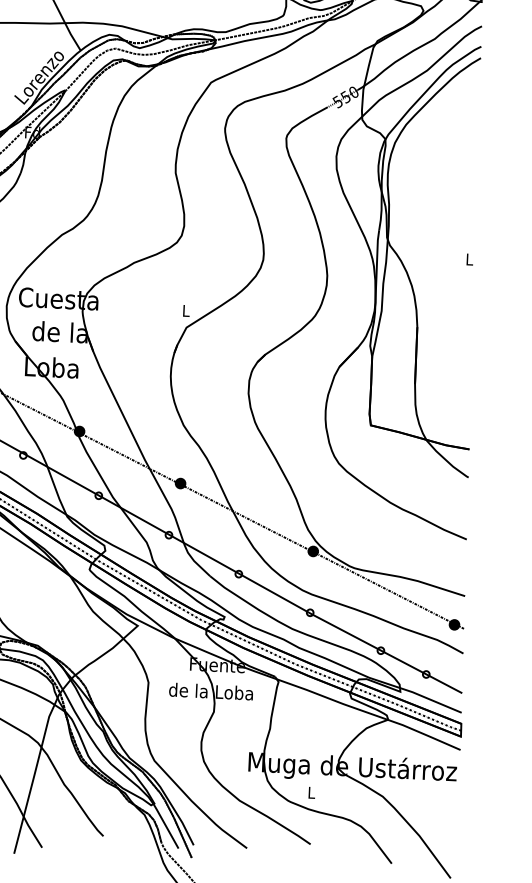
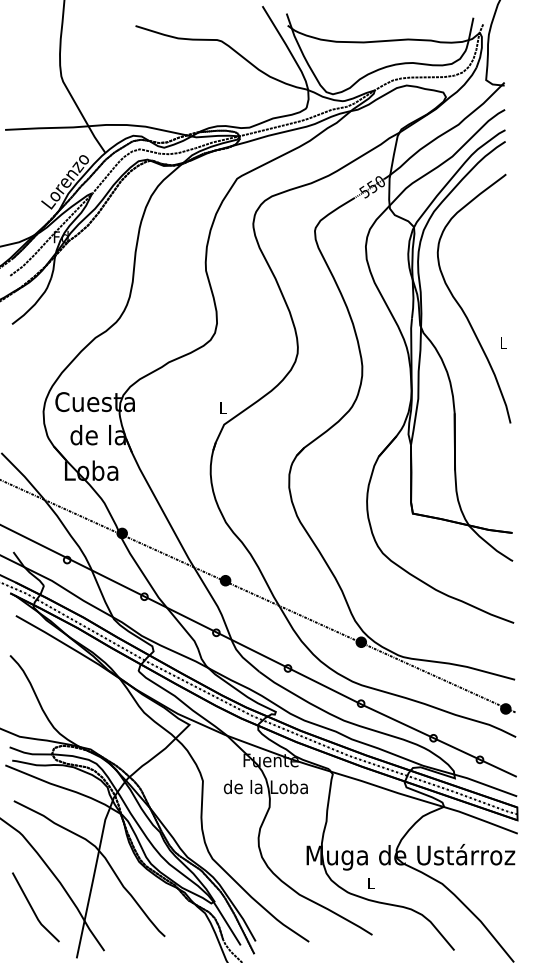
curve: (429, 220) -> (461, 306), added

